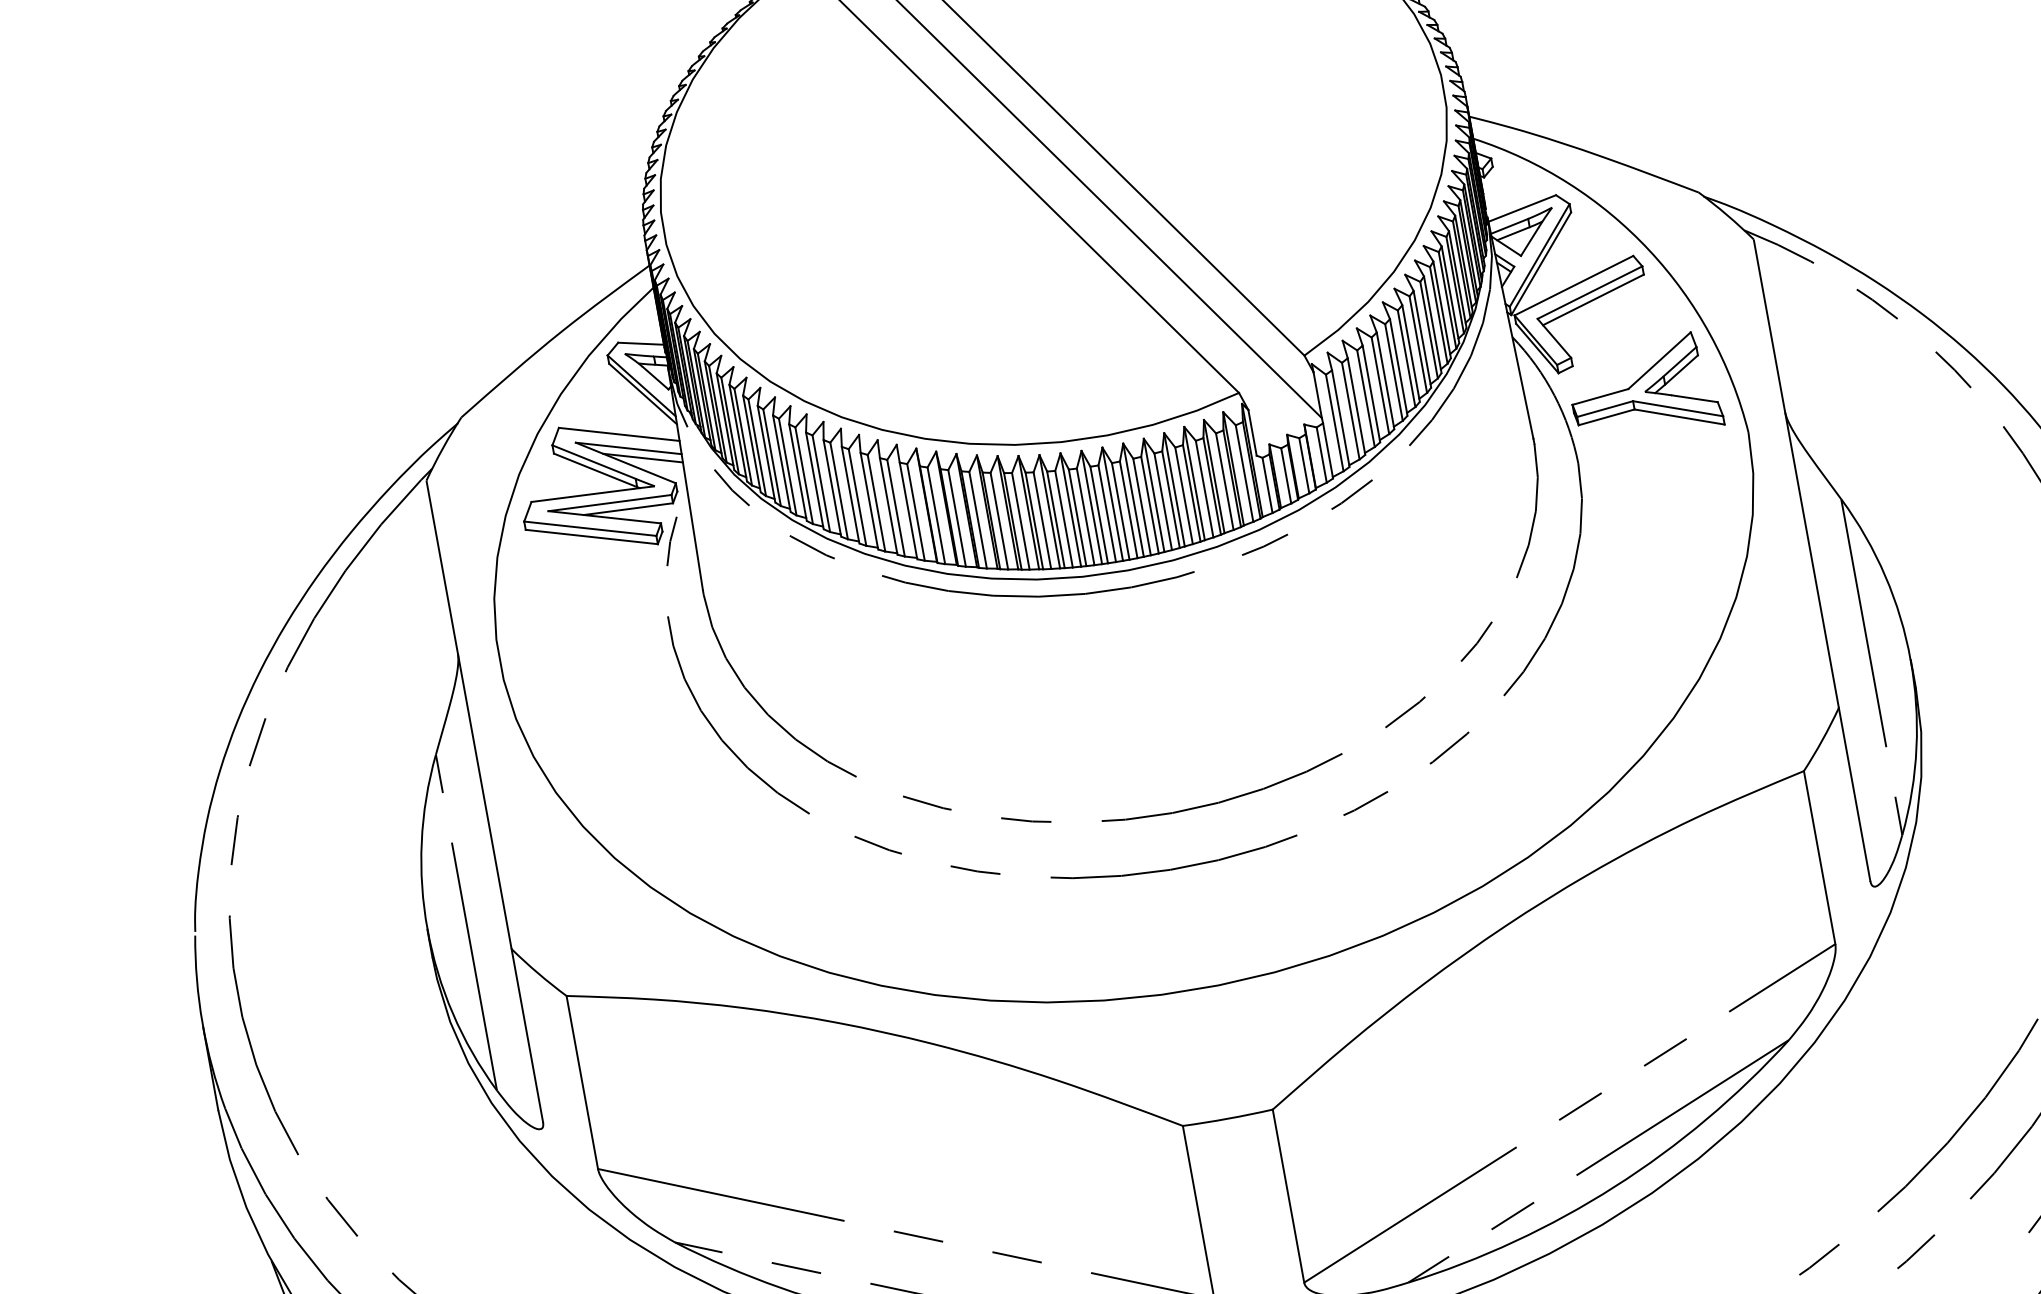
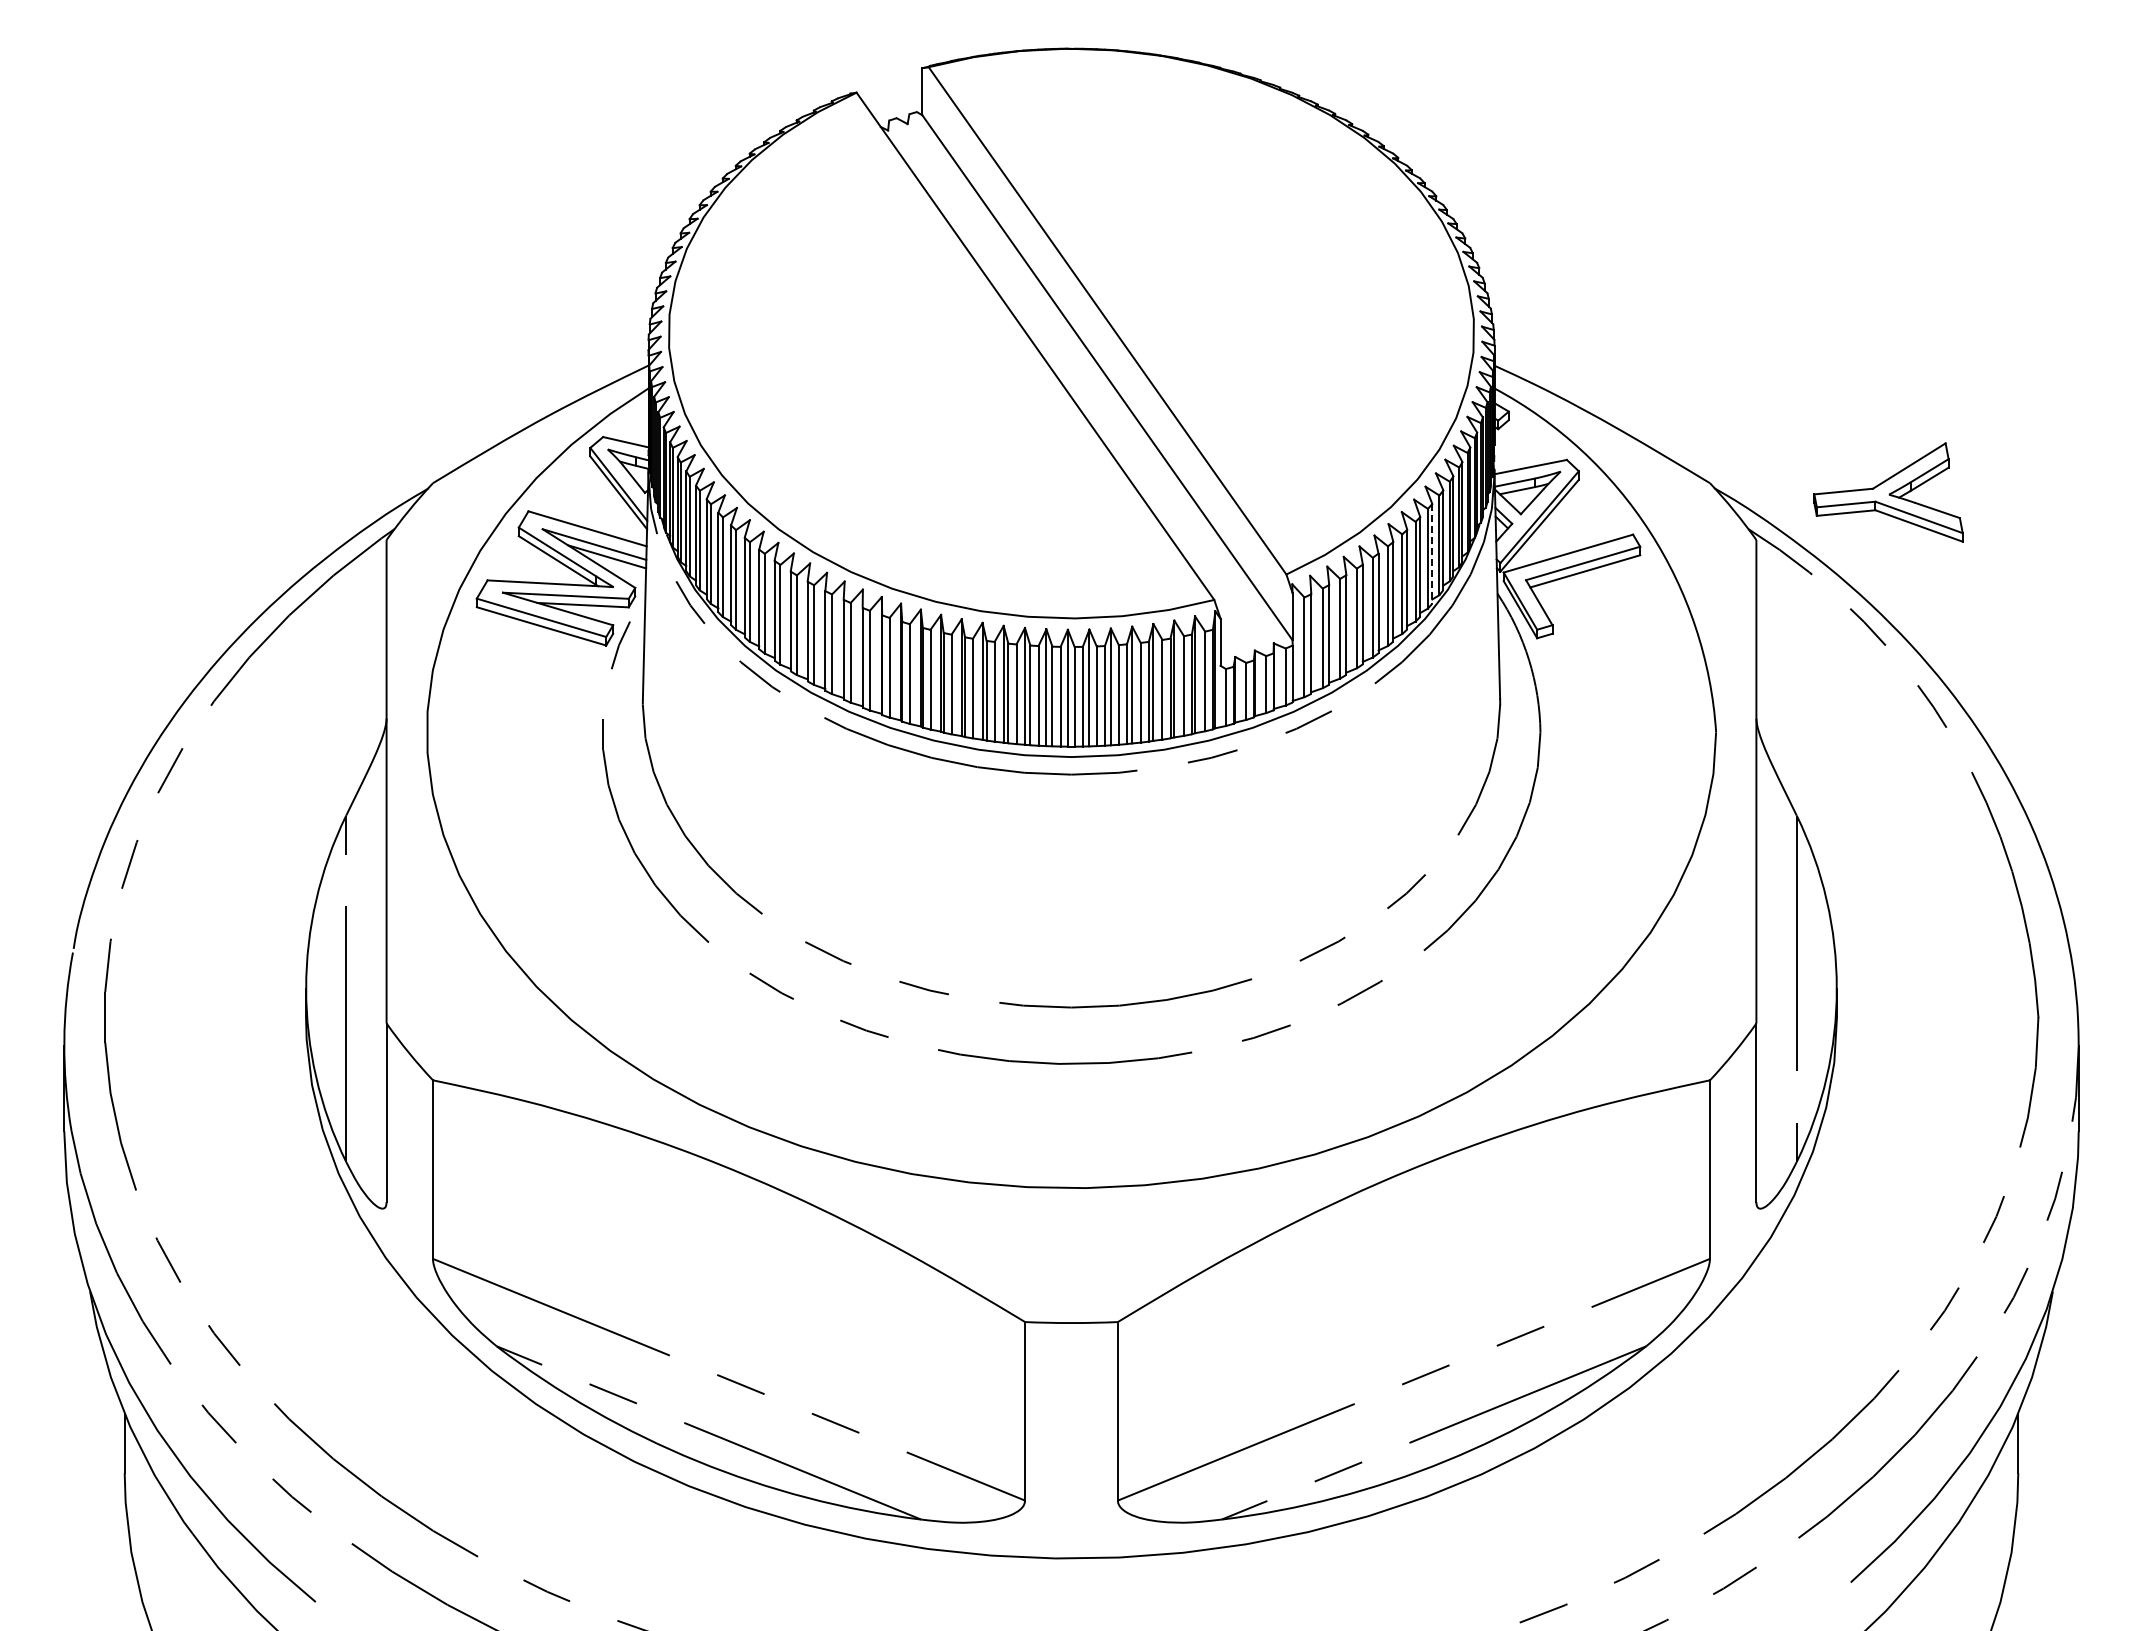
line: (1442, 309) -> (1432, 553), solid -> dashed
part: (1644, 389) -> (1888, 492), moved

